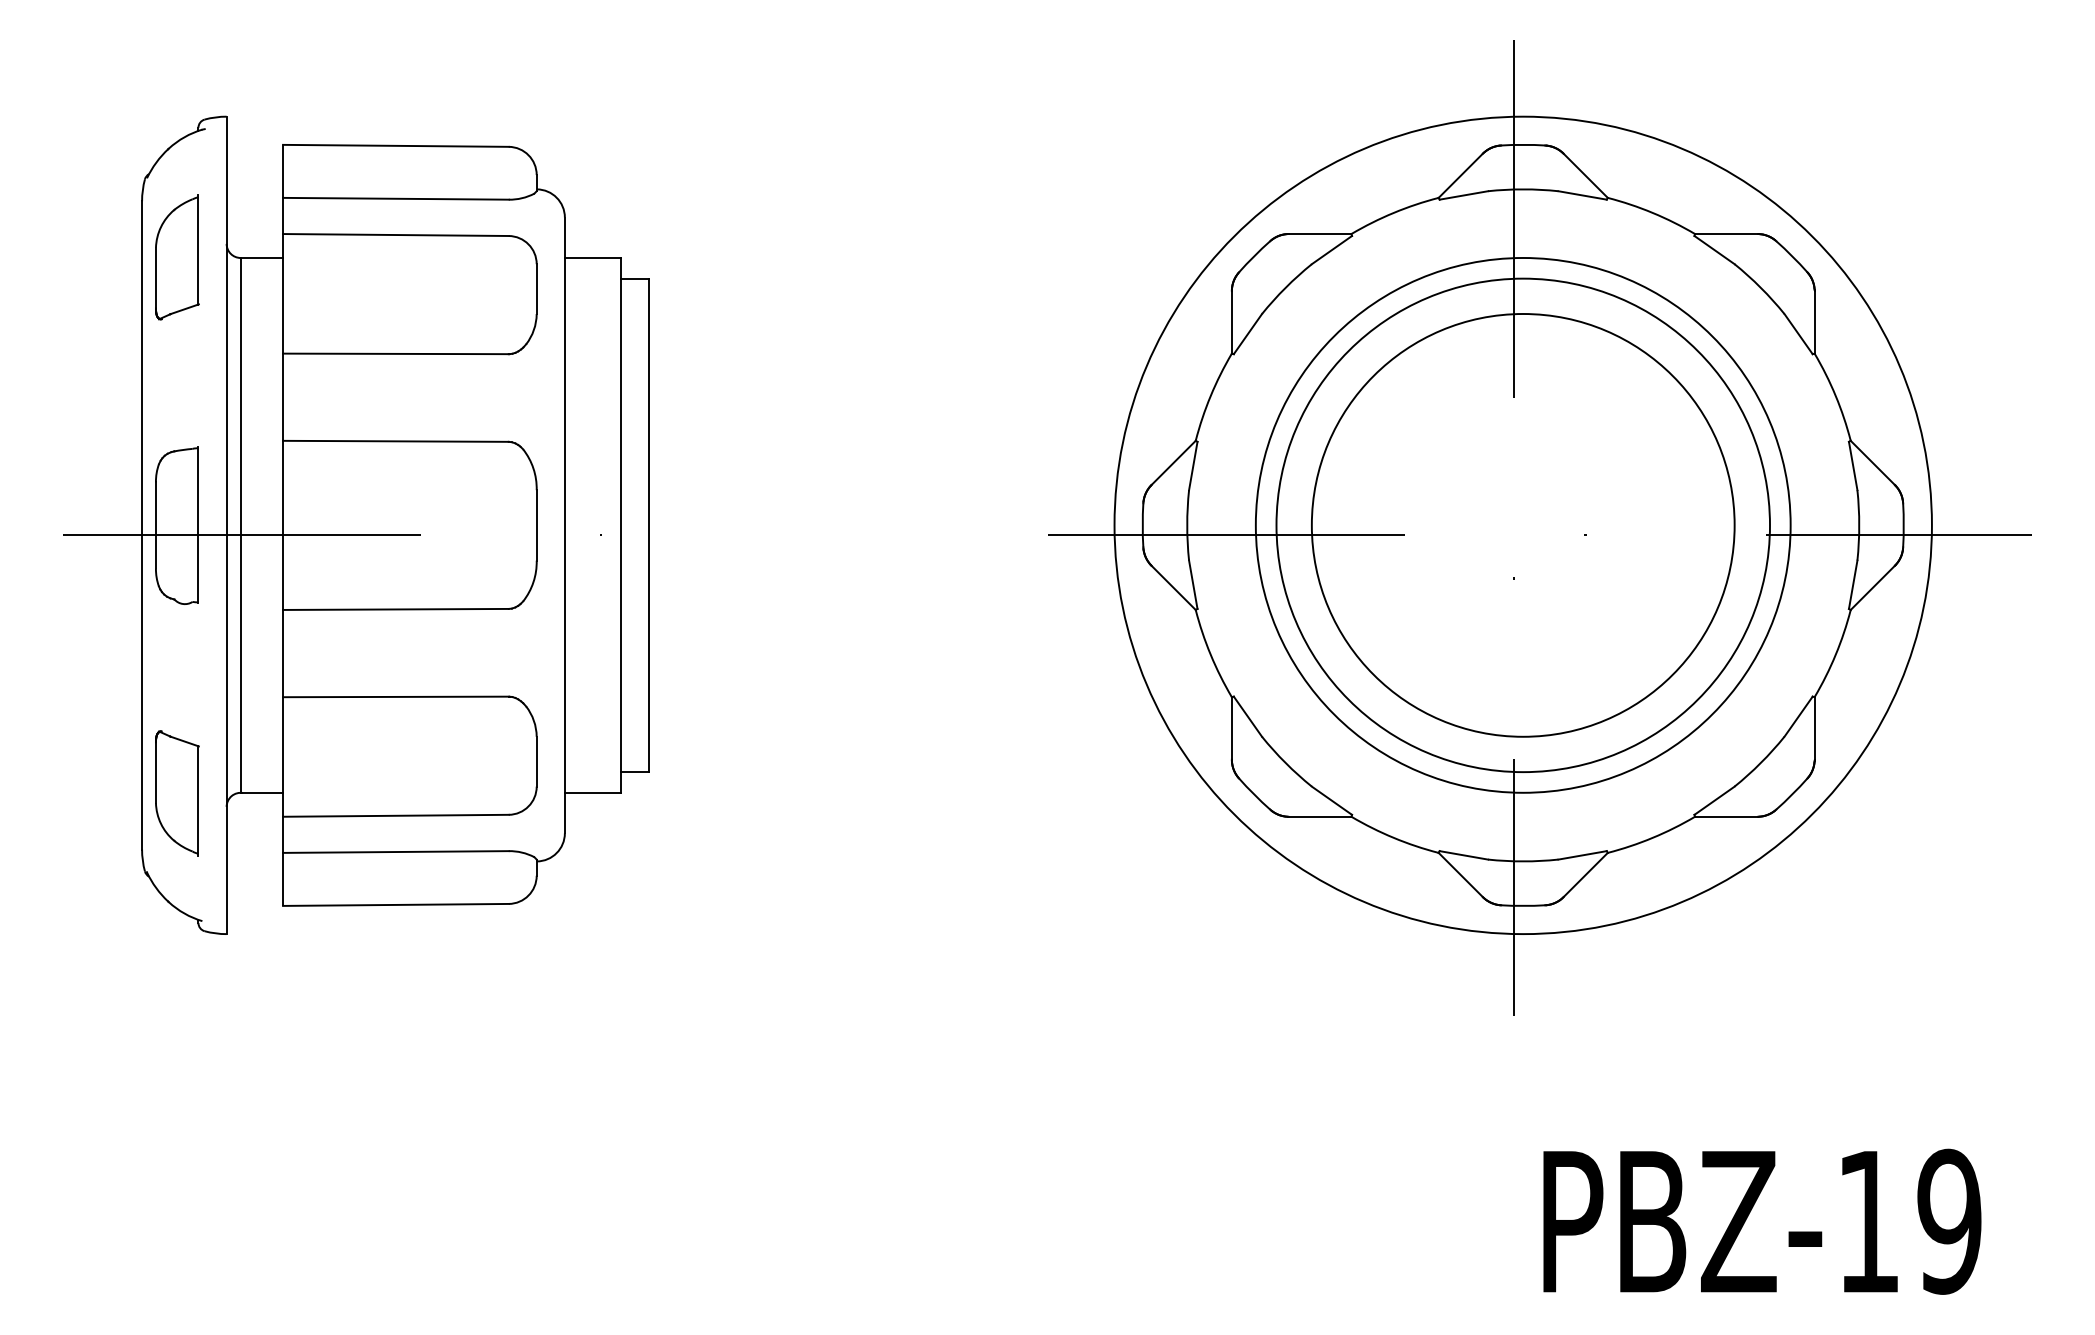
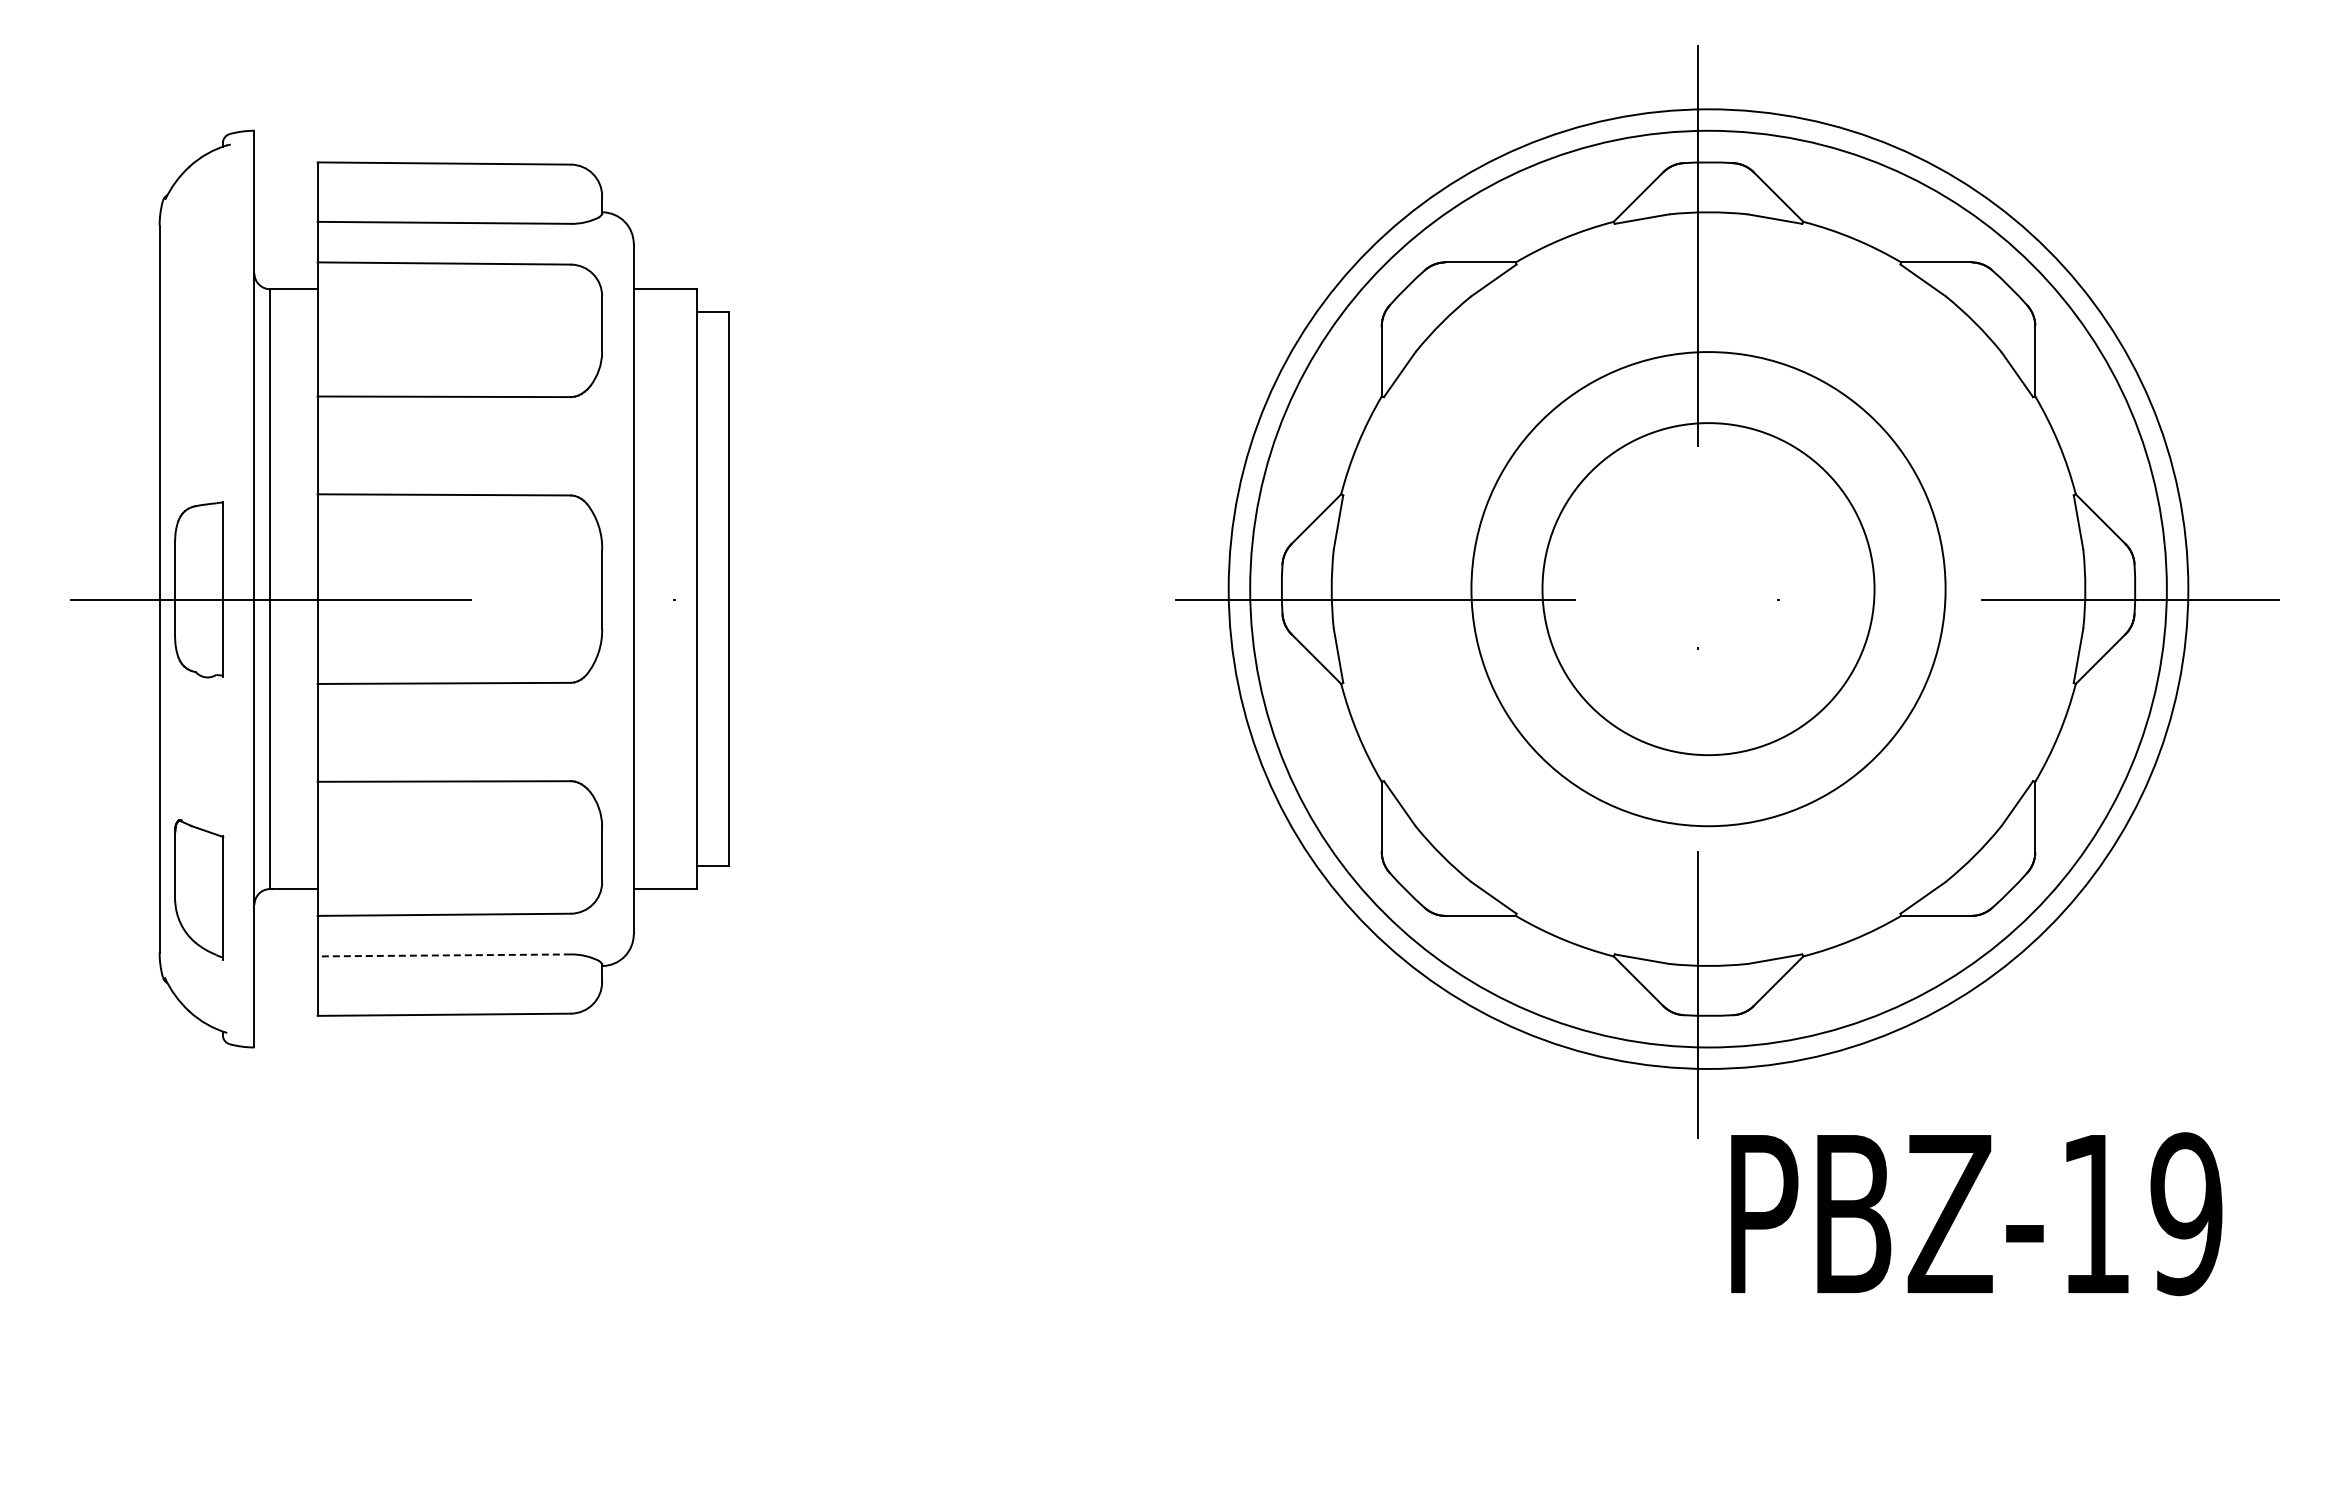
part: (177, 257) -> (199, 288), removed
circle: (1523, 524) -> (1708, 588), size x0.6
circle: (1523, 525) -> (1708, 589), size x1.6
line: (396, 852) -> (444, 955), solid -> dashed
text: (1762, 1222) -> (1976, 1214), moved

